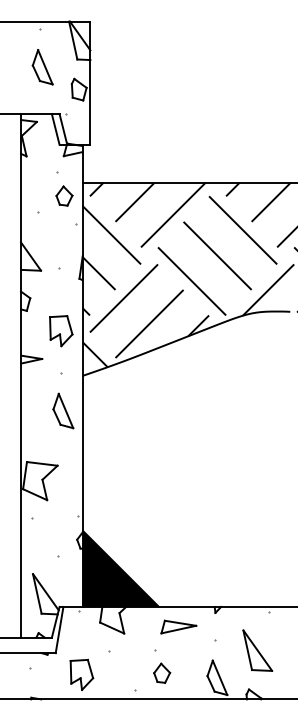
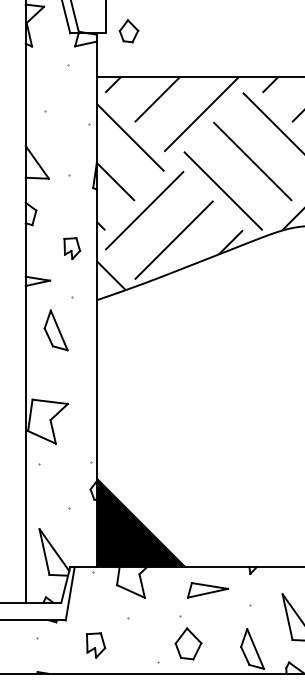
part: (64, 195) -> (129, 30), moved
part: (61, 331) -> (72, 248), size x0.6
part: (63, 410) -> (56, 329), moved
part: (162, 672) -> (189, 642), size x1.4
part: (81, 674) -> (95, 645), size x0.7

